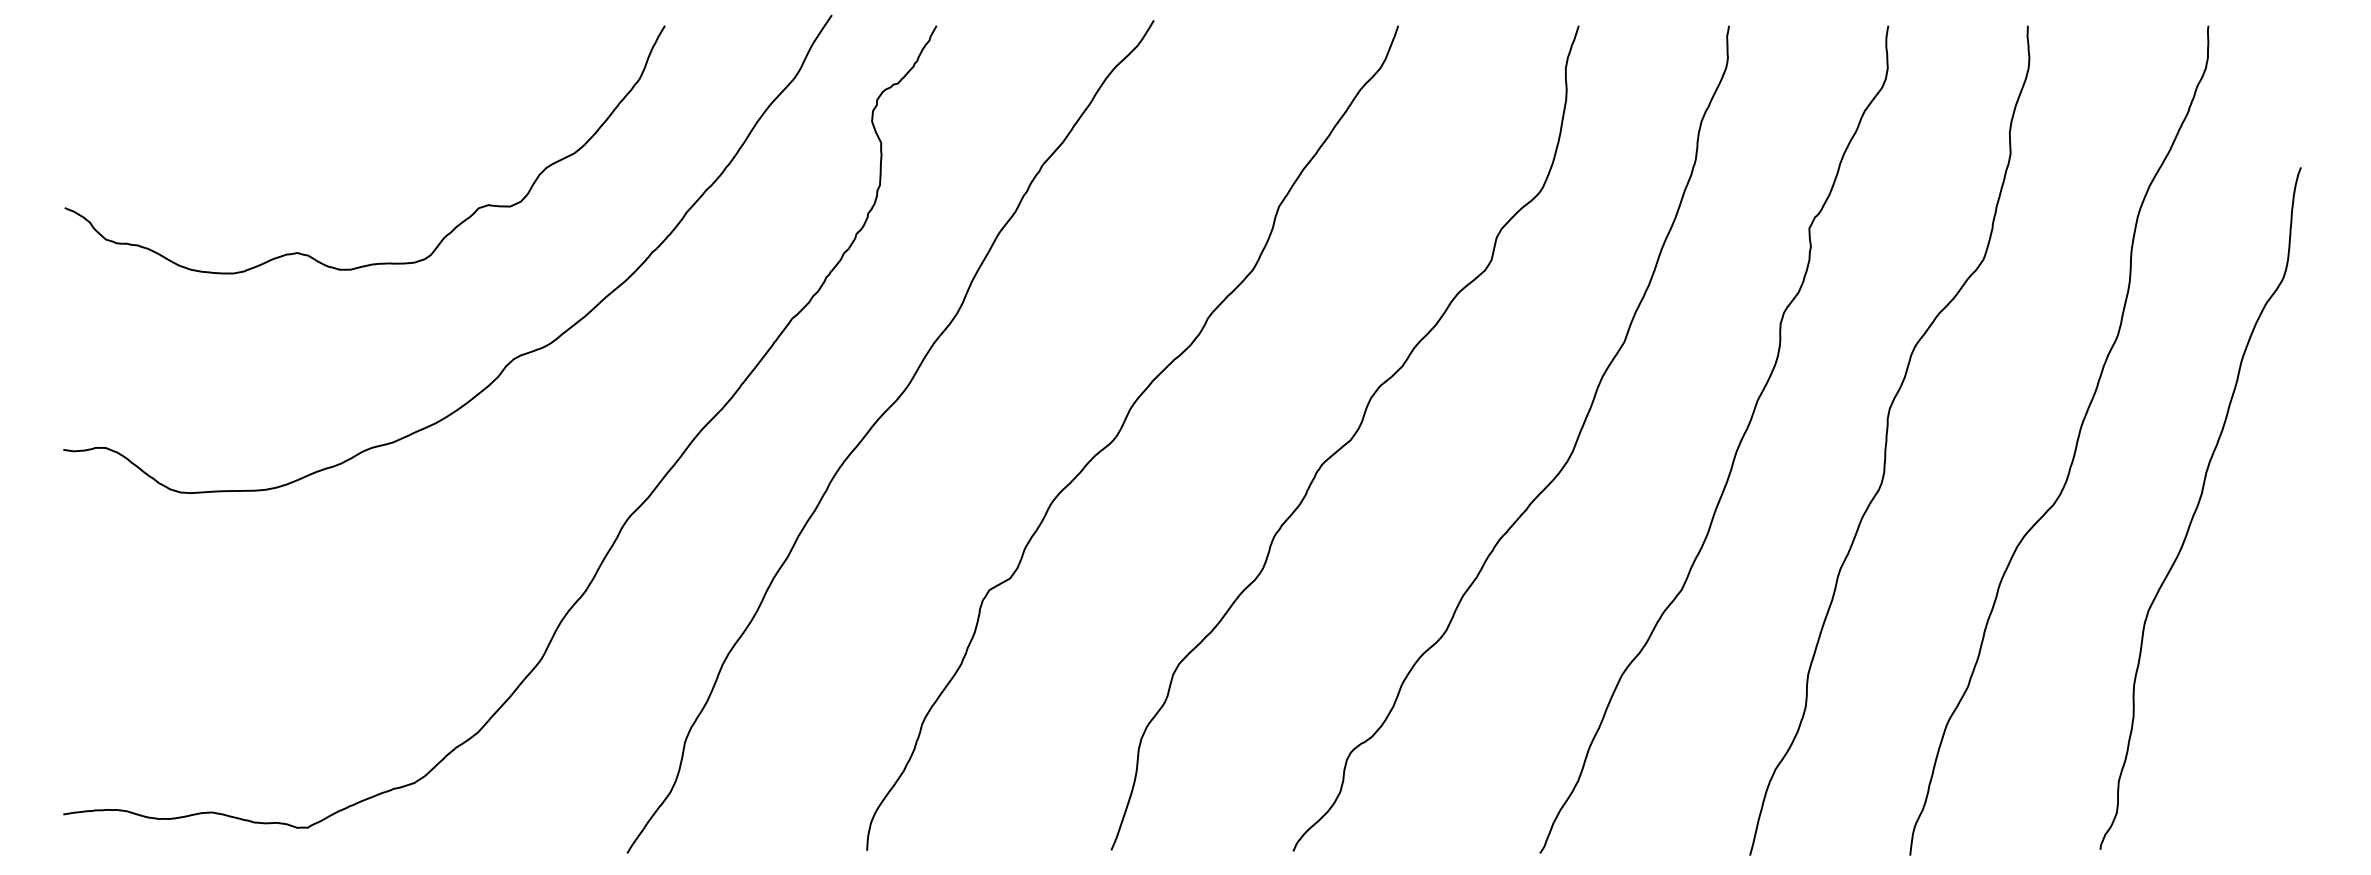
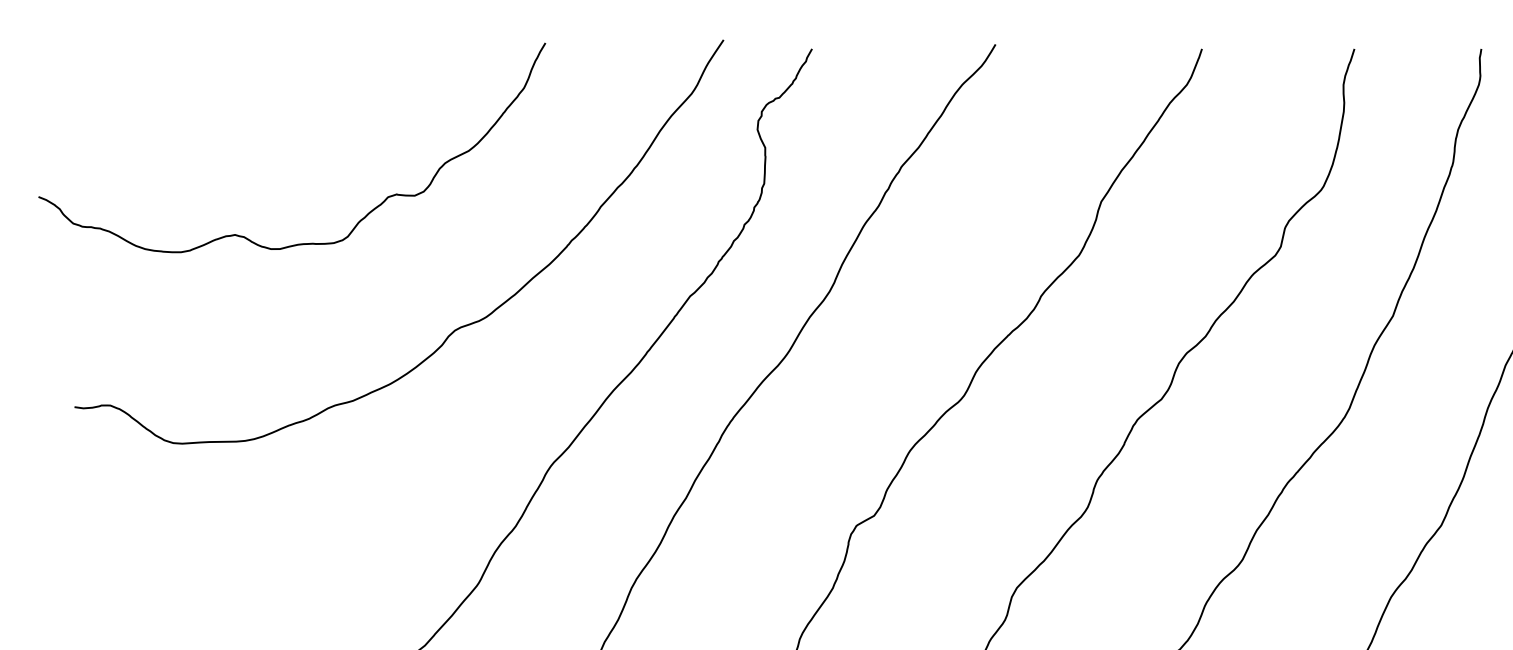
curve: (380, 262) -> (305, 242), moved

